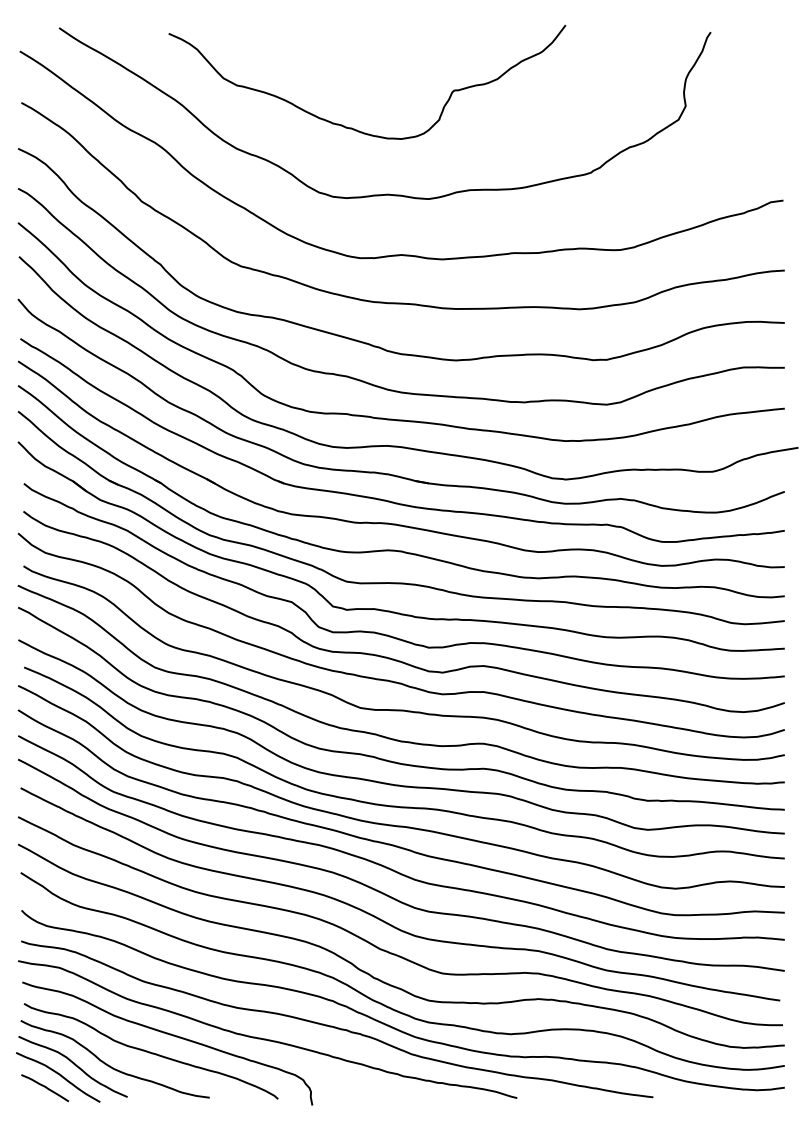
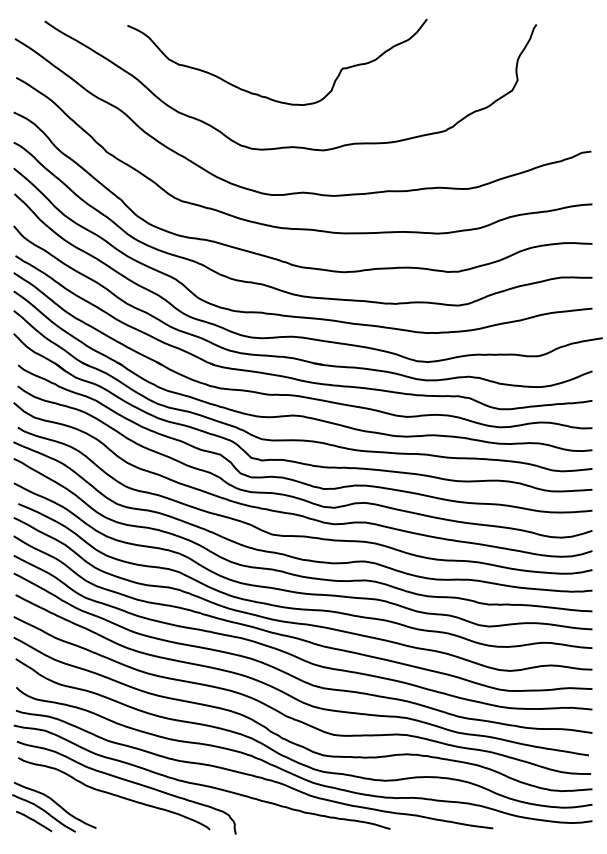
curve: (110, 1065) -> (83, 804), removed

